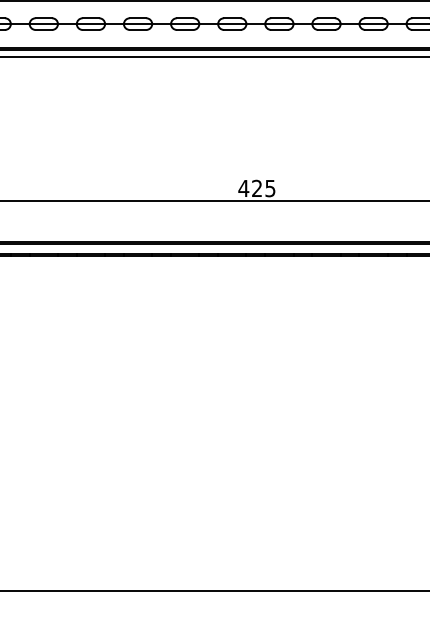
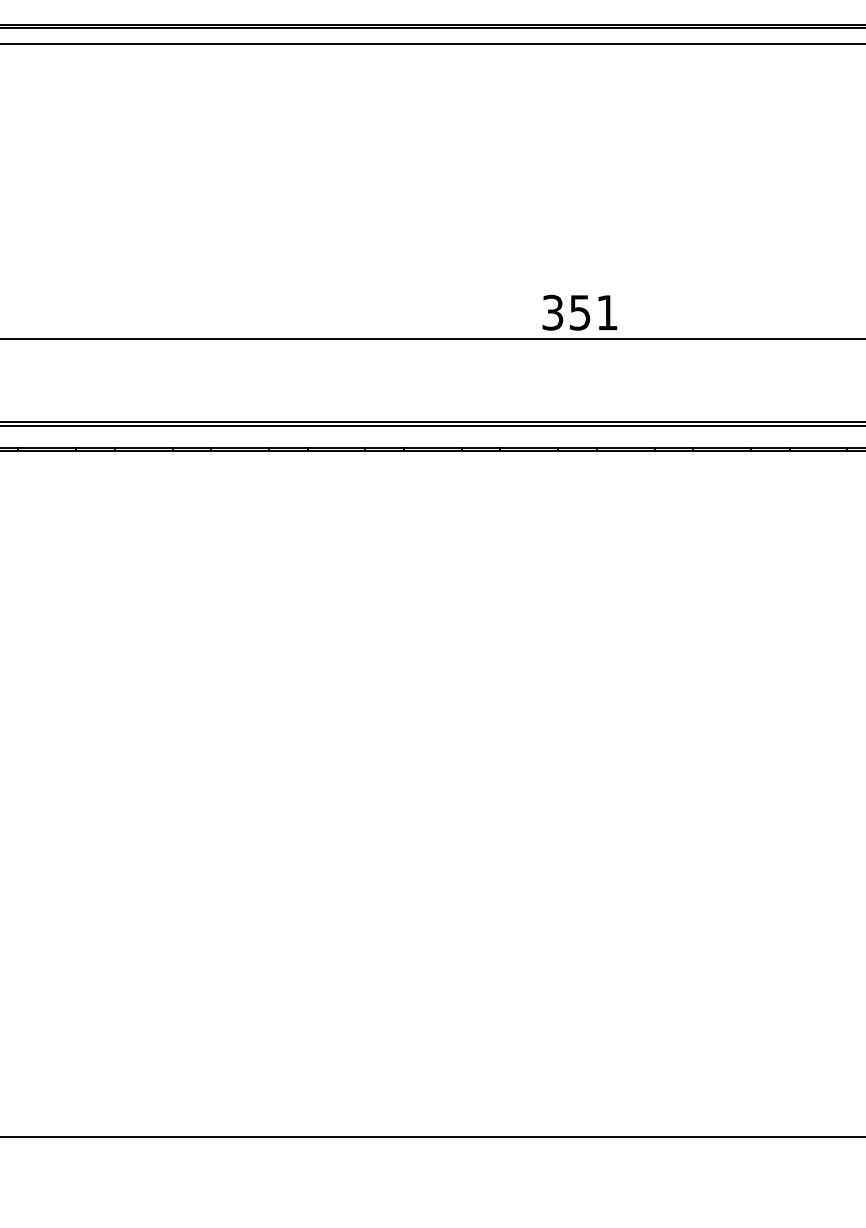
text: (256, 188) -> (578, 312), 425 -> 351

